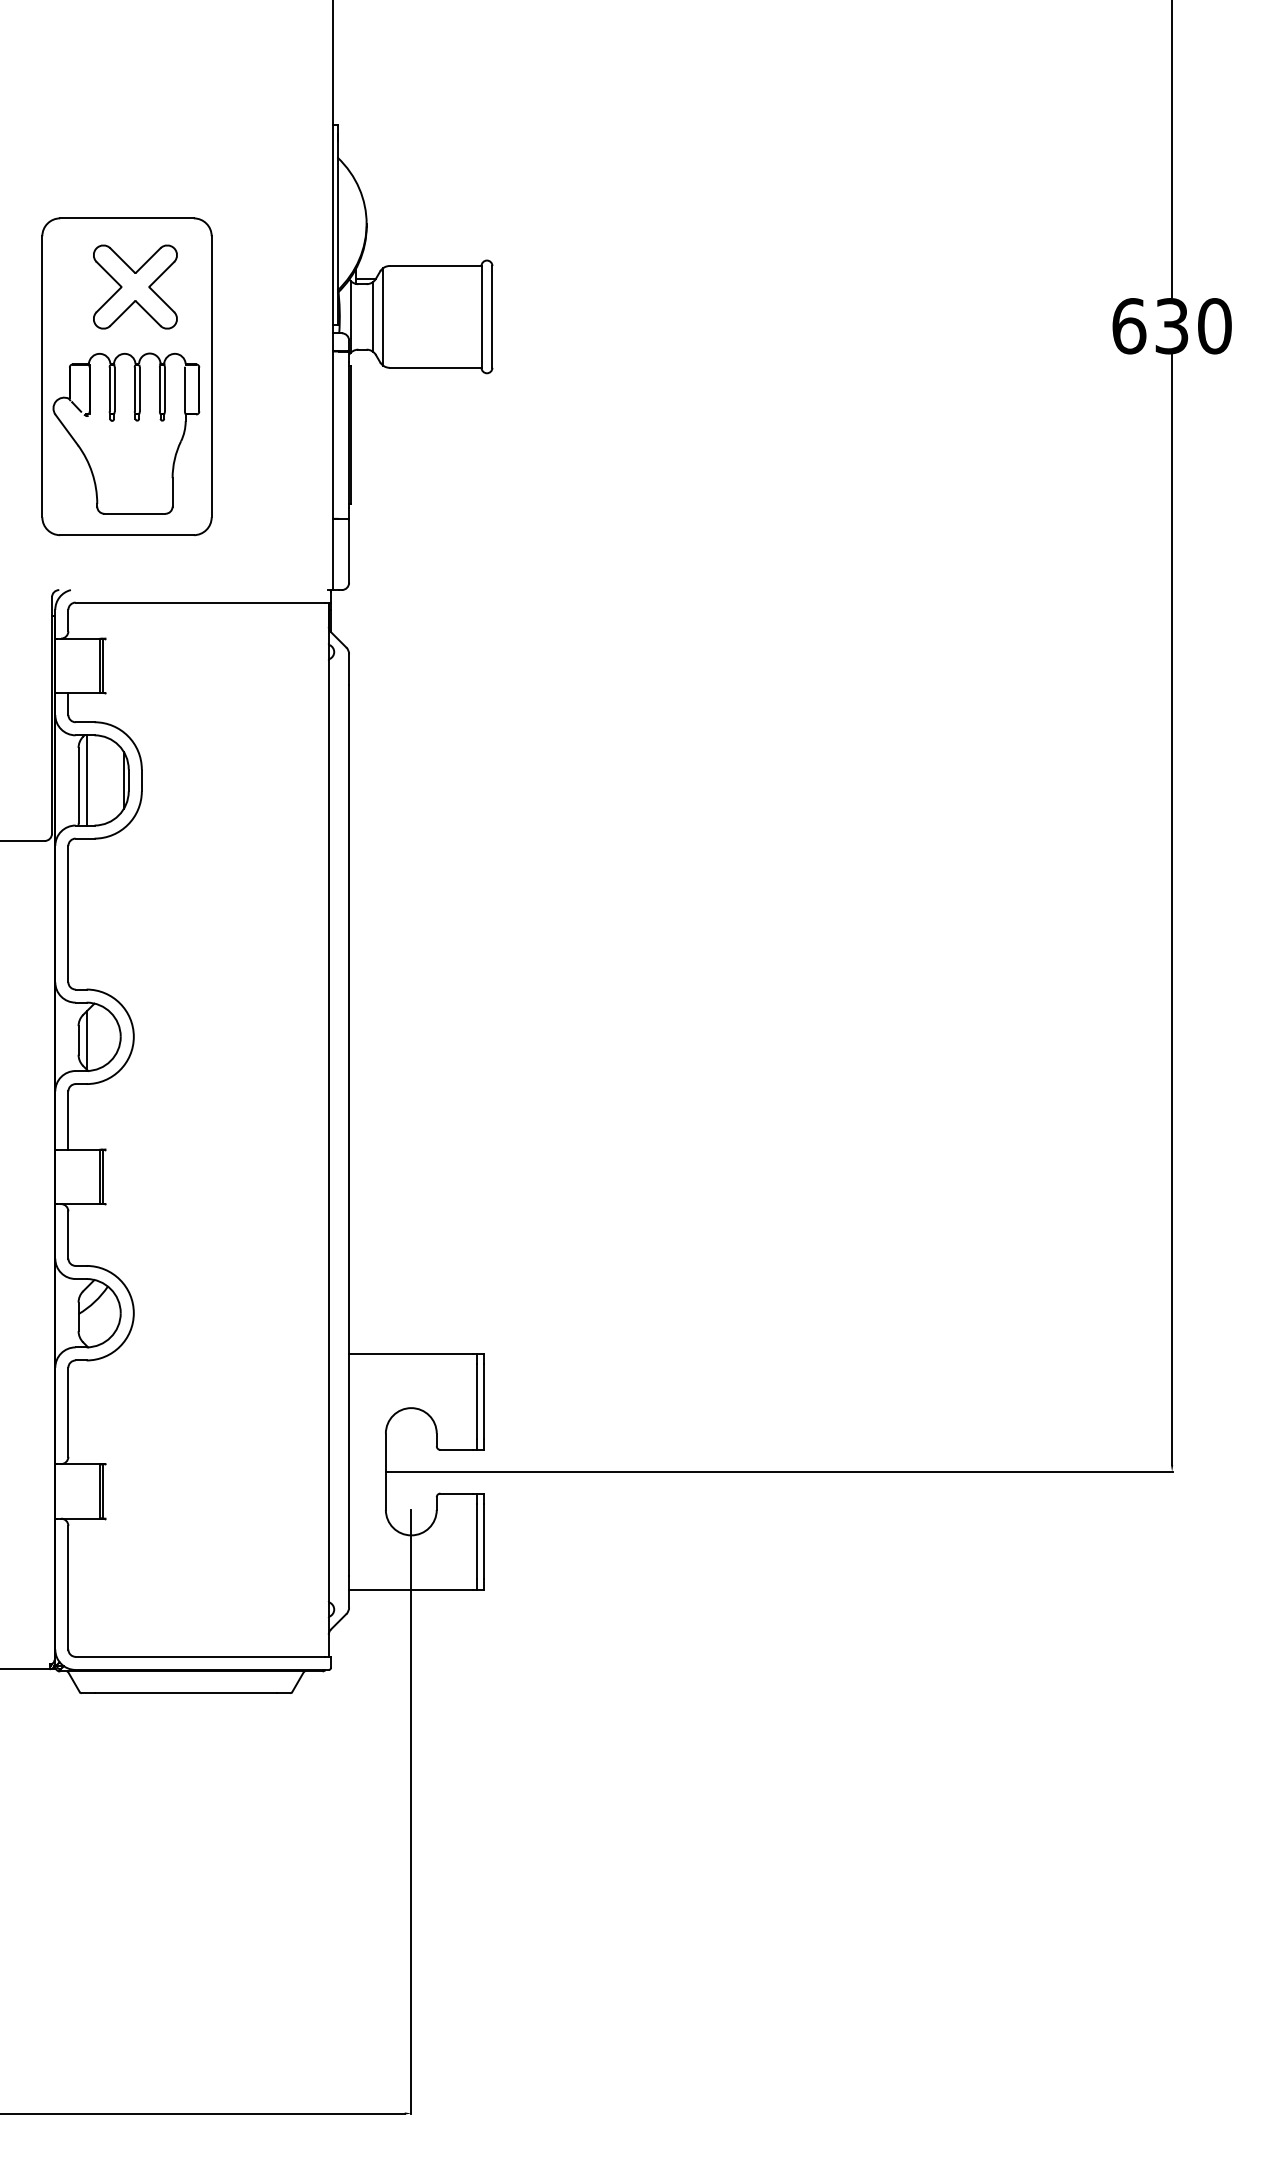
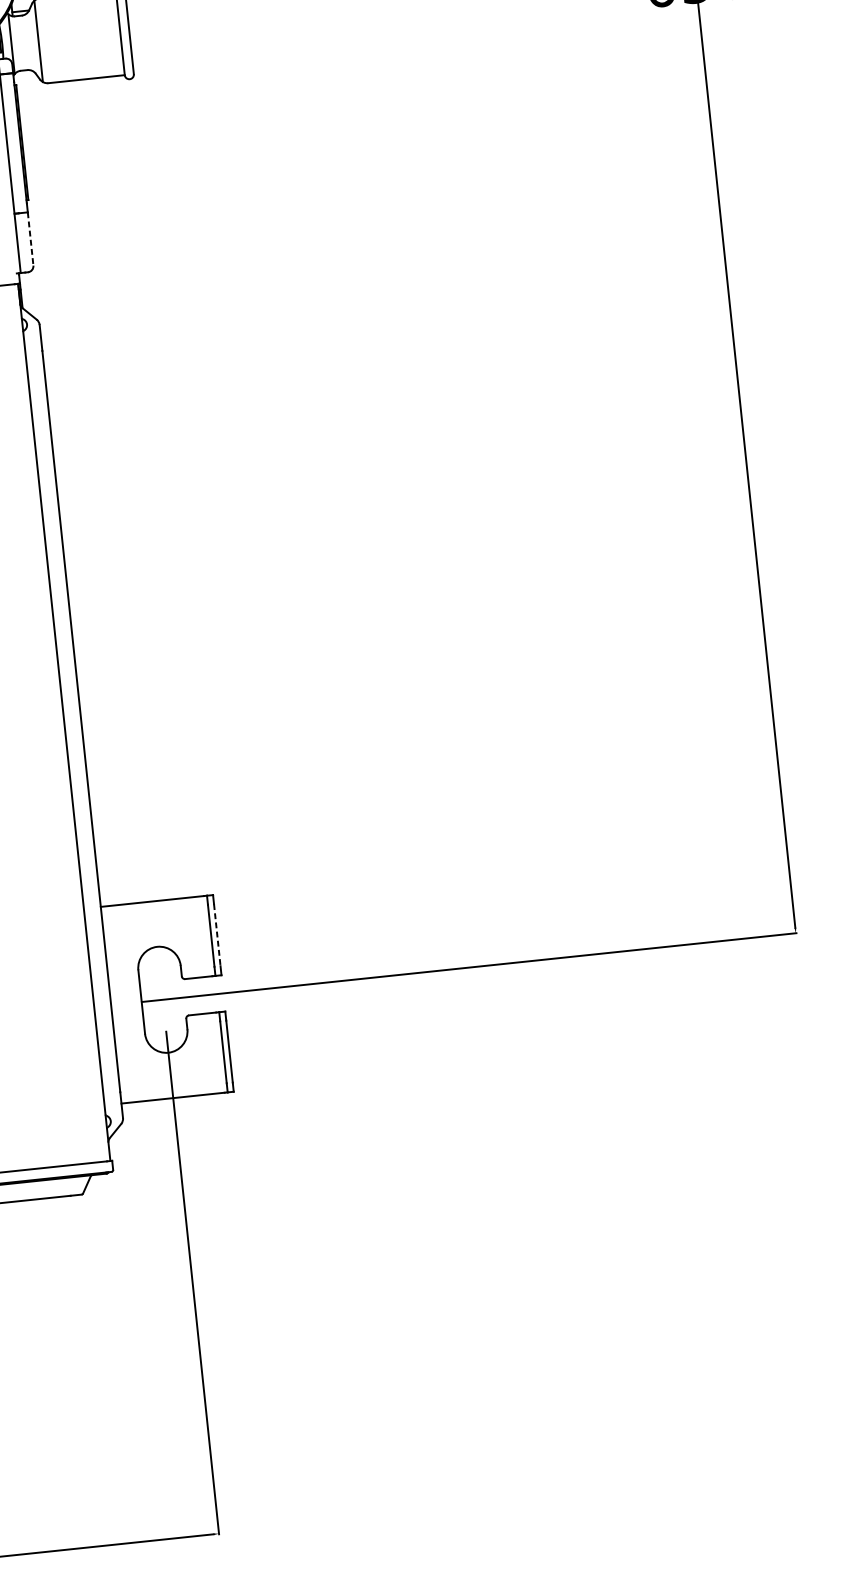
line: (372, 316) -> (29, 41), removed
line: (349, 550) -> (30, 238), solid -> dashed
line: (484, 1402) -> (217, 935), solid -> dashed

